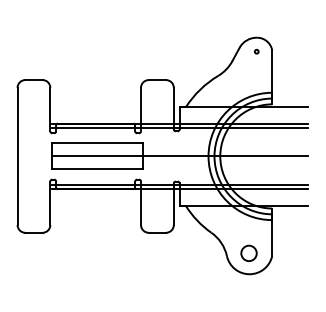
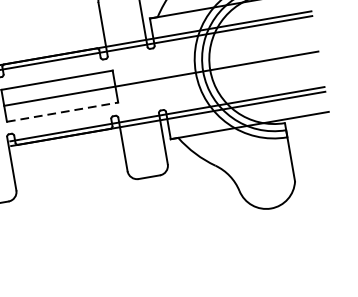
line: (98, 169) -> (63, 112), solid -> dashed
circle: (248, 252) -> (265, 182), removed

